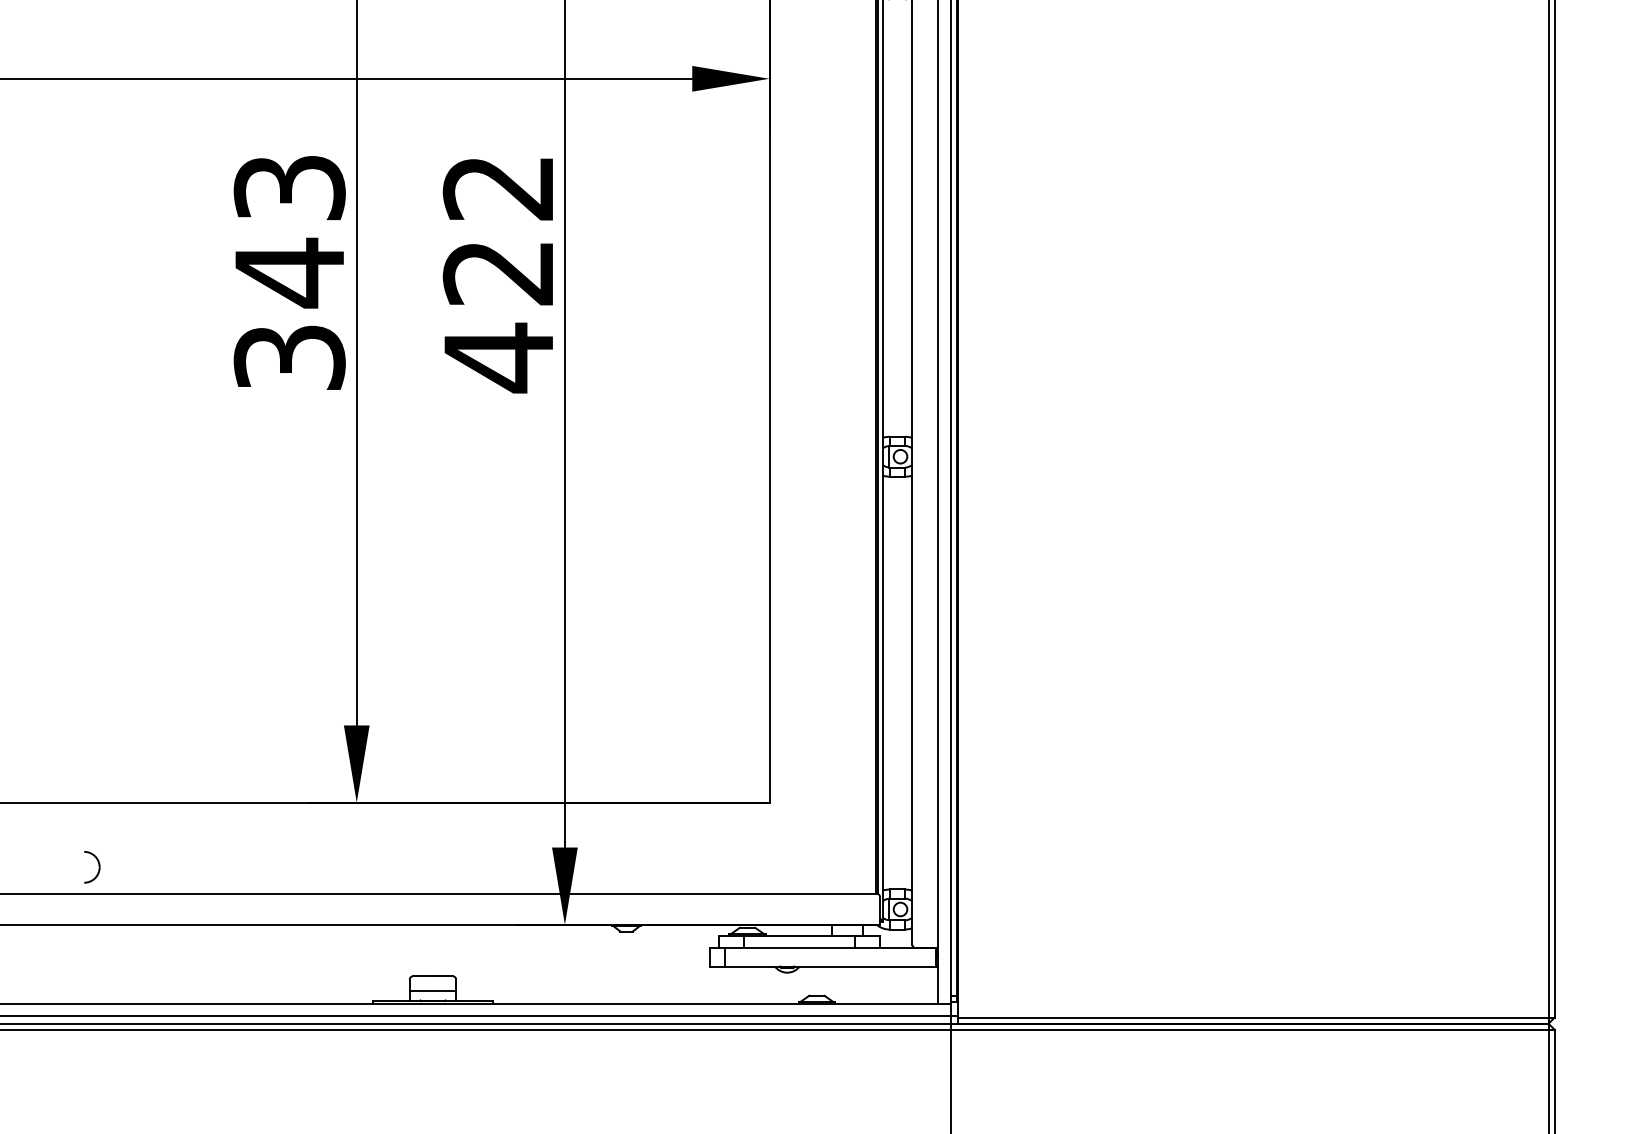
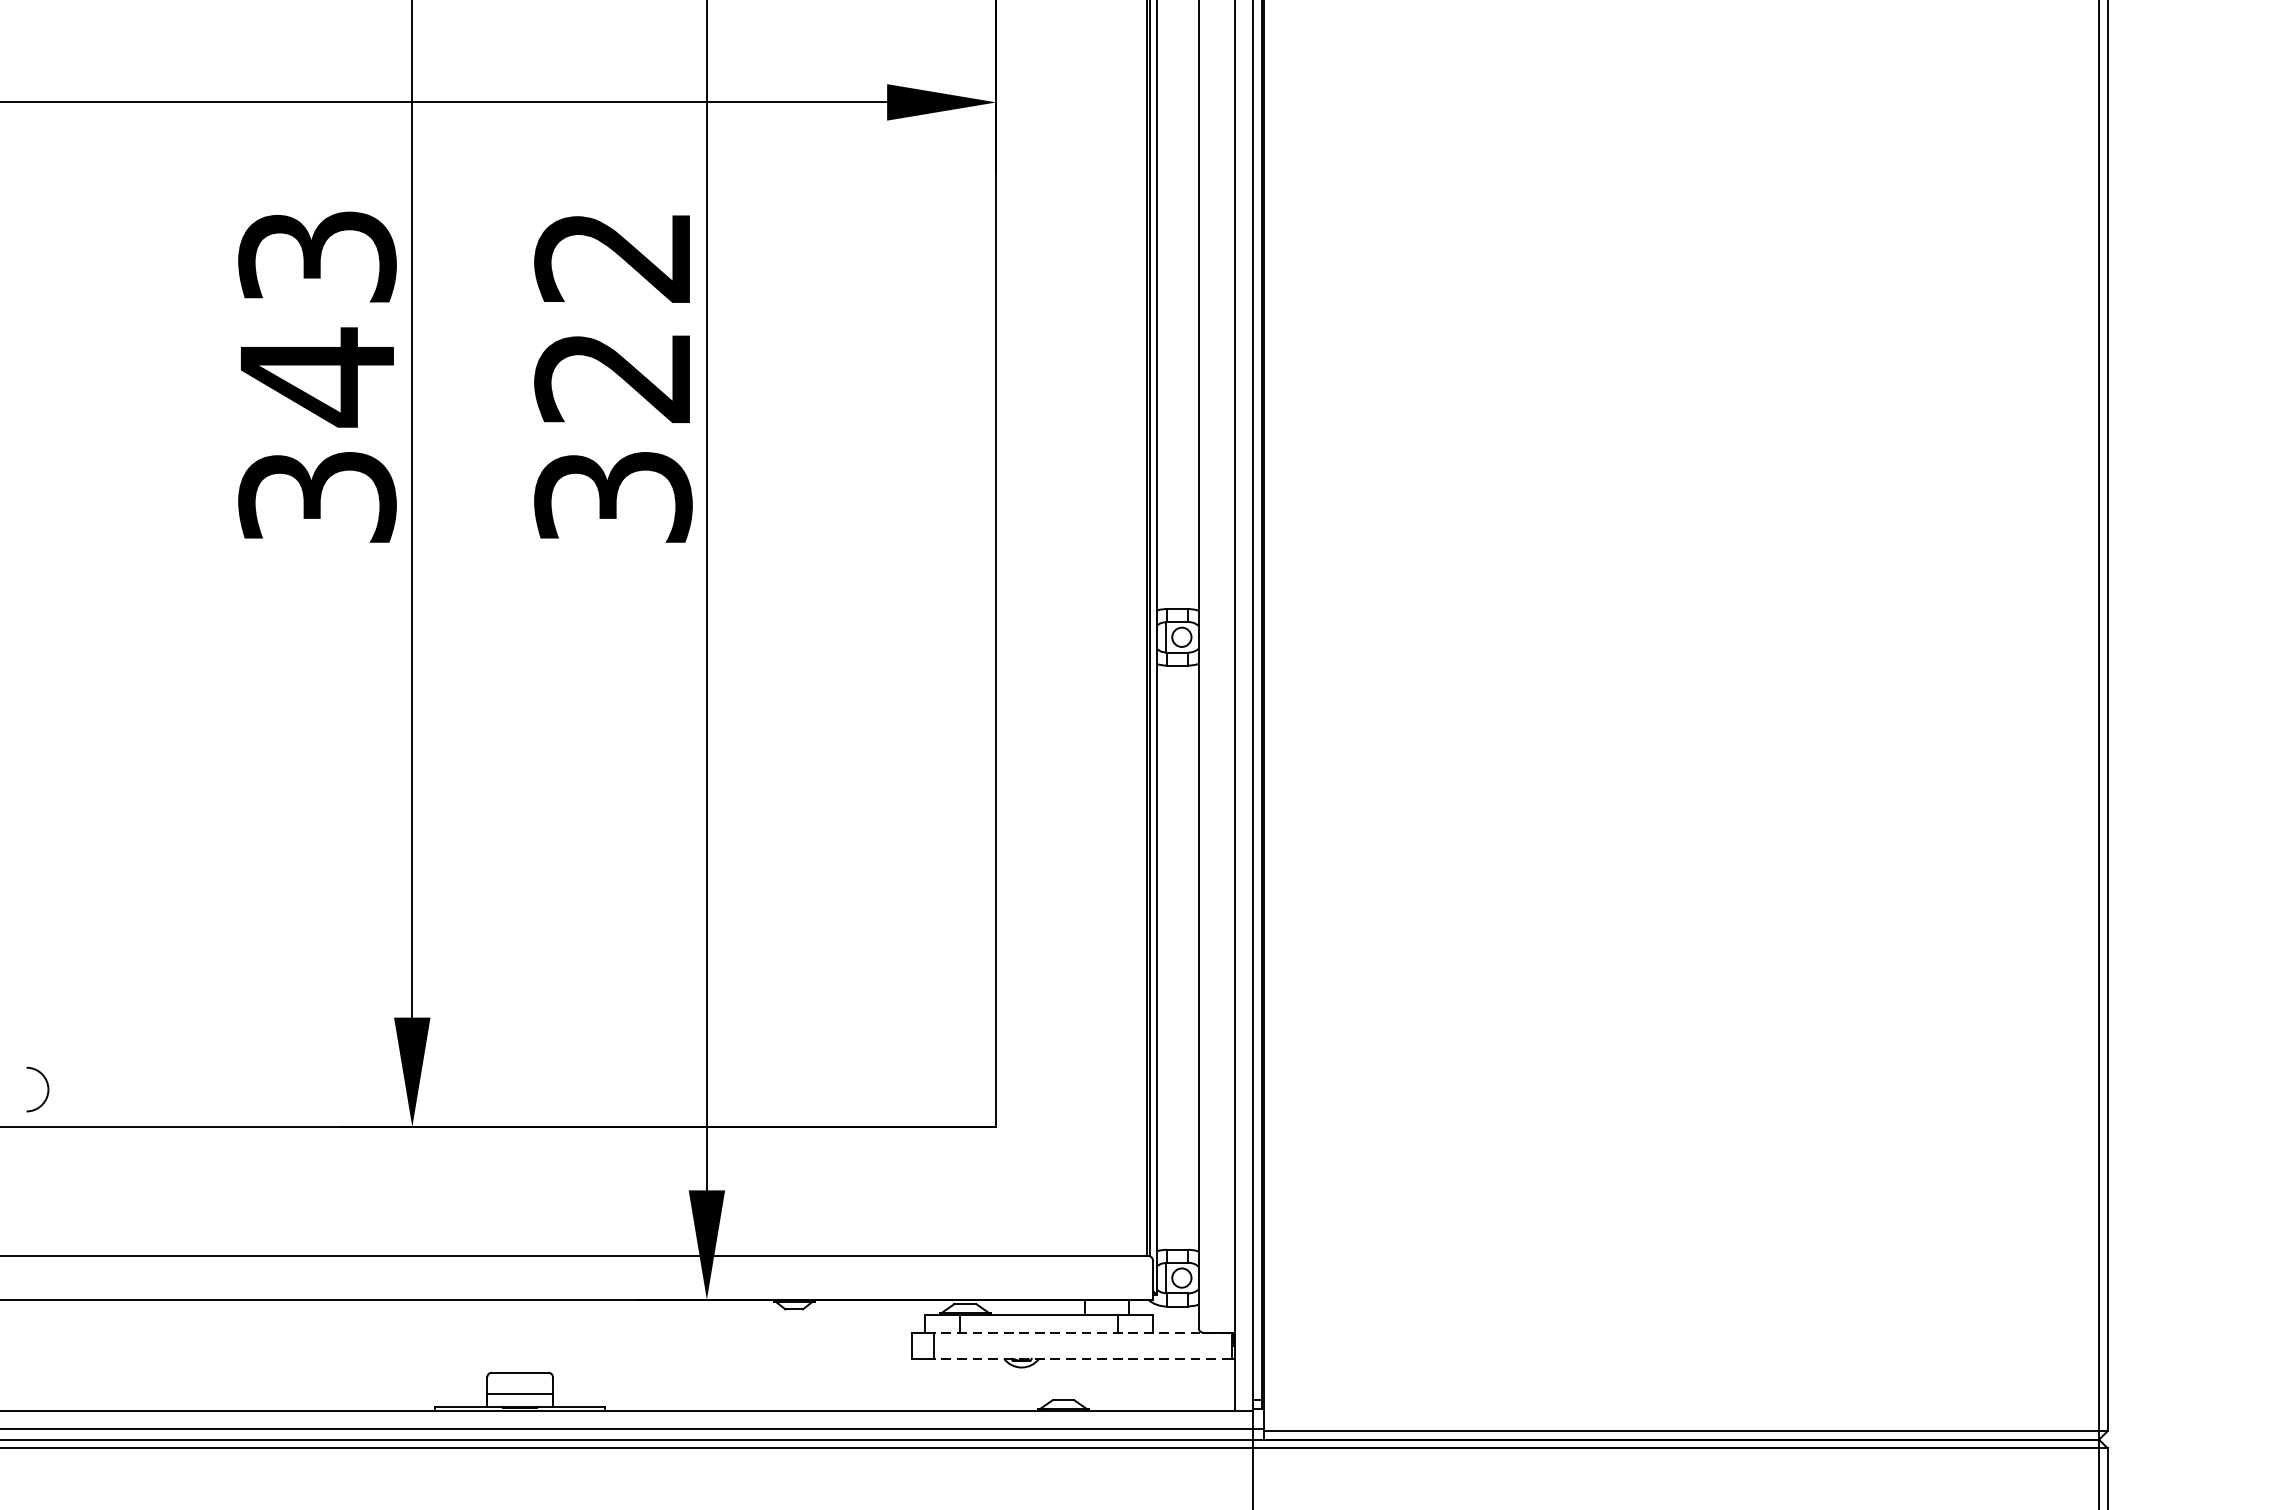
text: (498, 357) -> (612, 496), 422 -> 322
part: (92, 867) -> (38, 1089), moved
line: (830, 947) -> (1082, 1331), solid -> dashed
line: (830, 966) -> (1082, 1358), solid -> dashed

